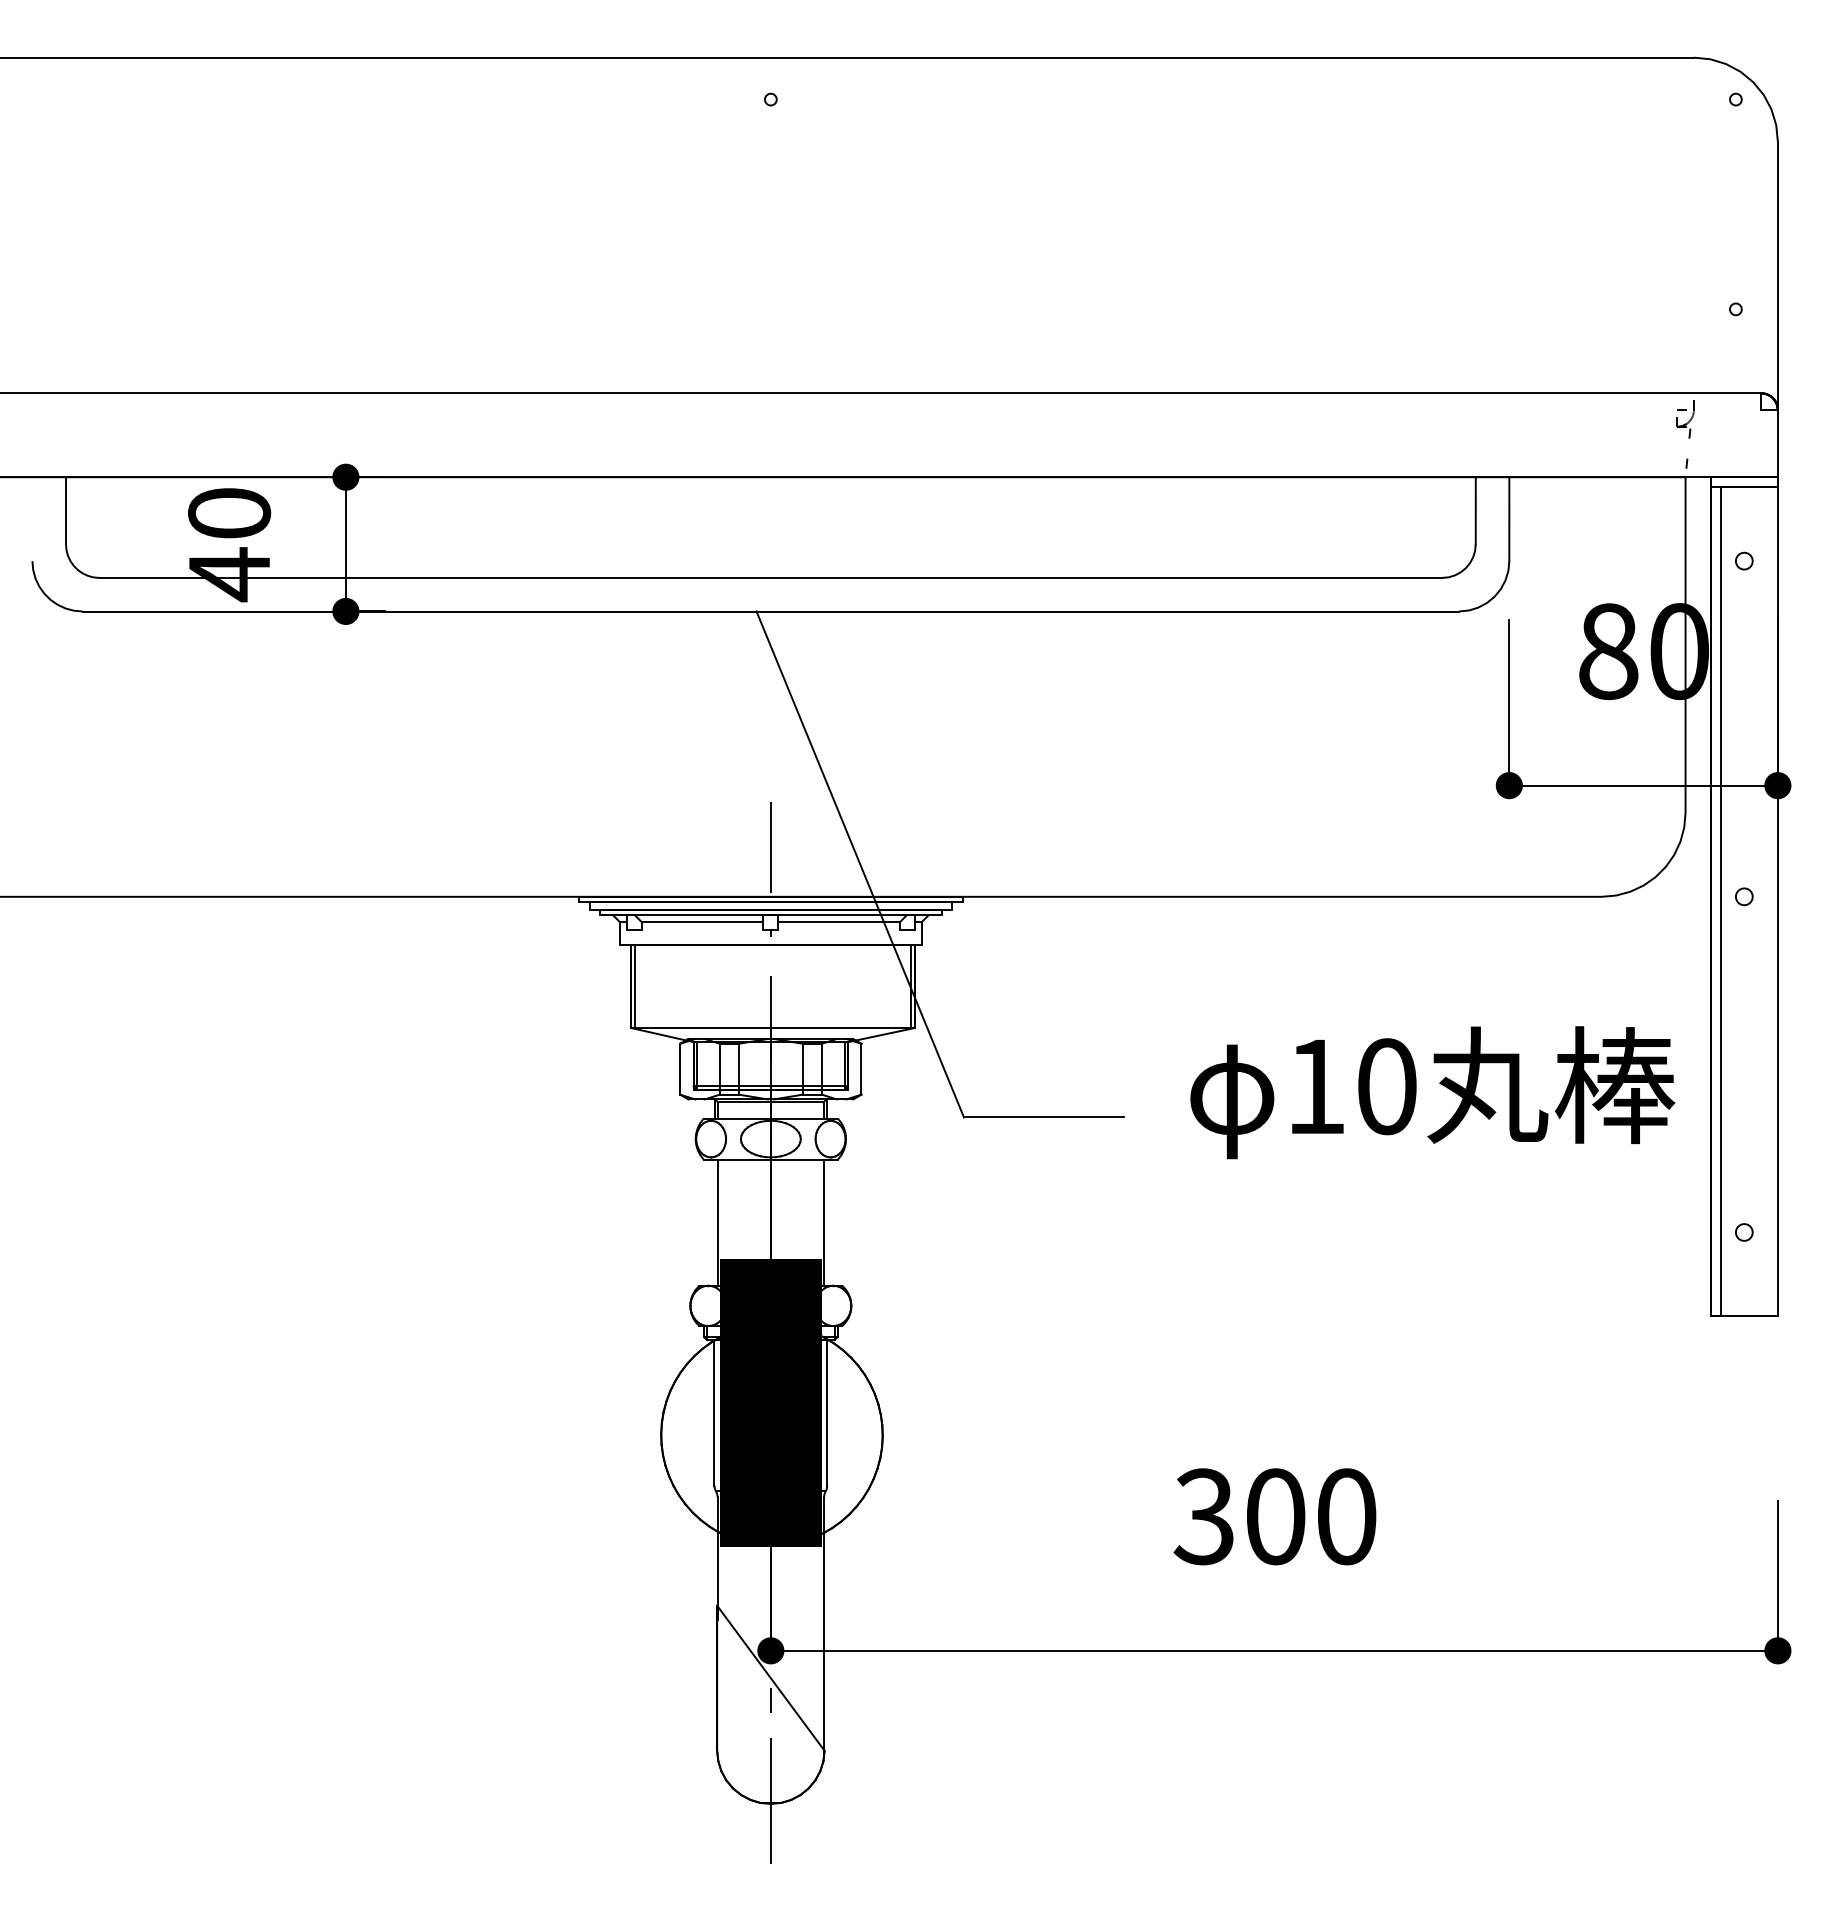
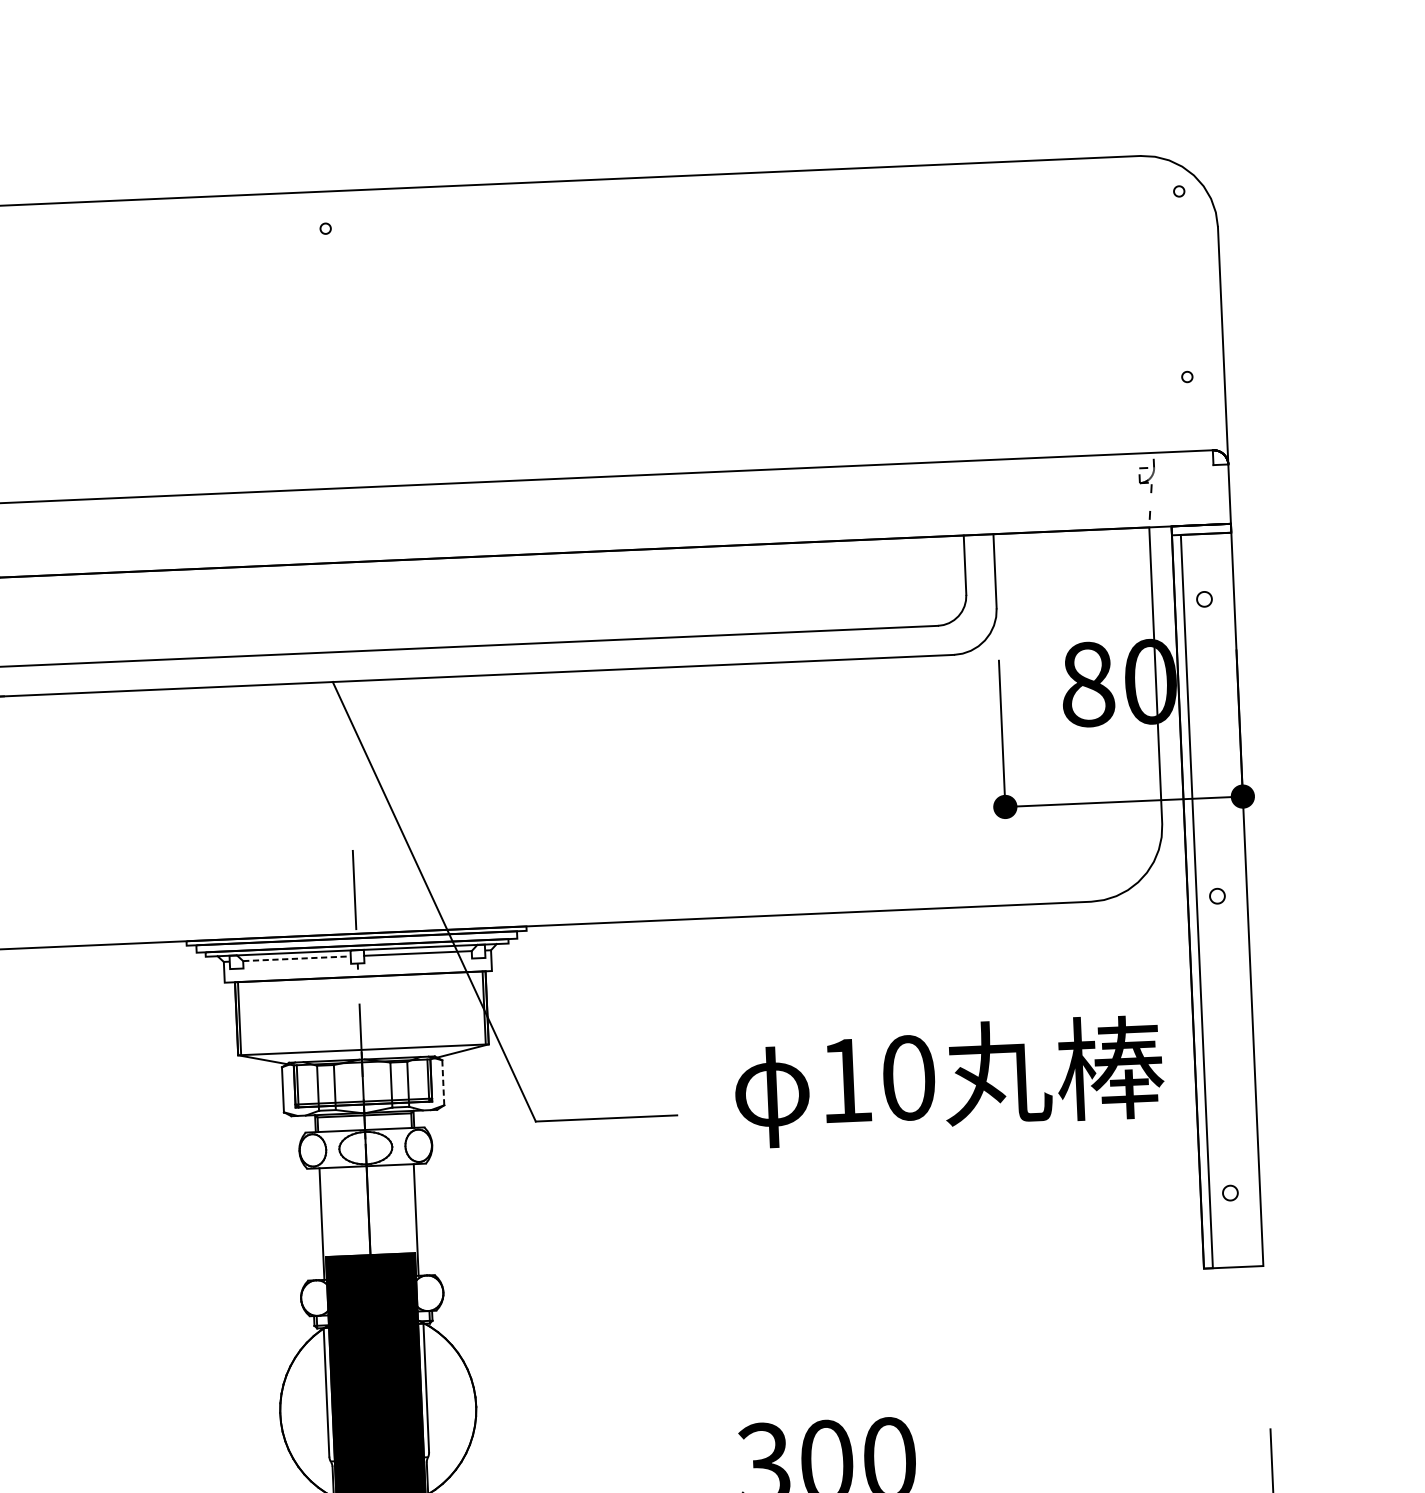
line: (702, 921) -> (296, 958), solid -> dashed
line: (861, 1069) -> (443, 1083), solid -> dashed

